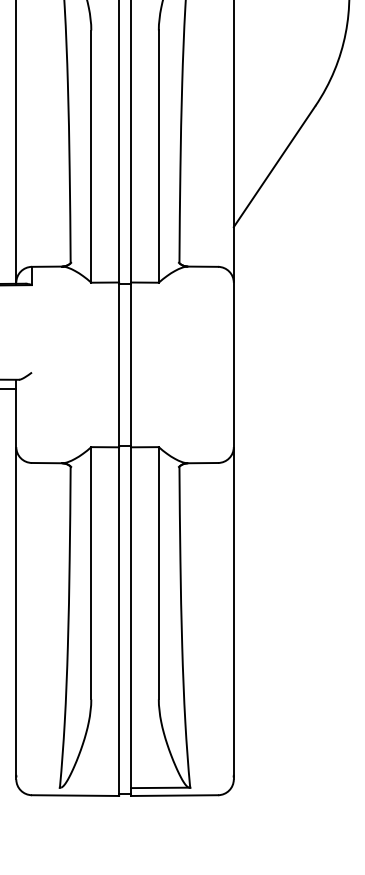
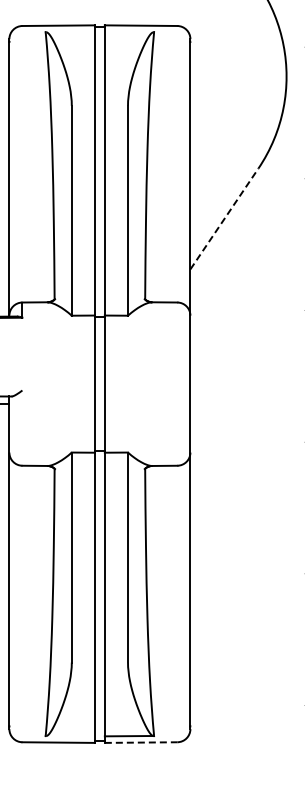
line: (274, 165) -> (224, 218), solid -> dashed
line: (175, 795) -> (141, 742), solid -> dashed

